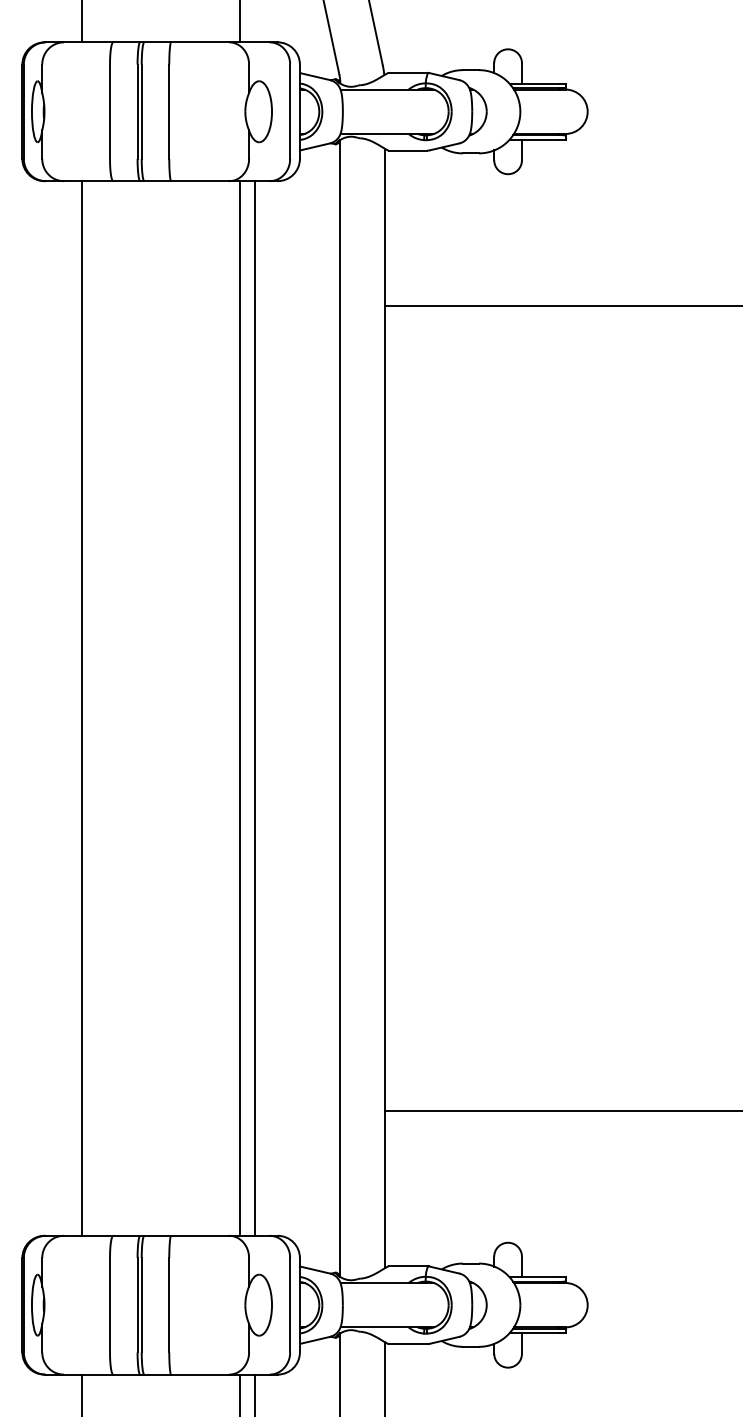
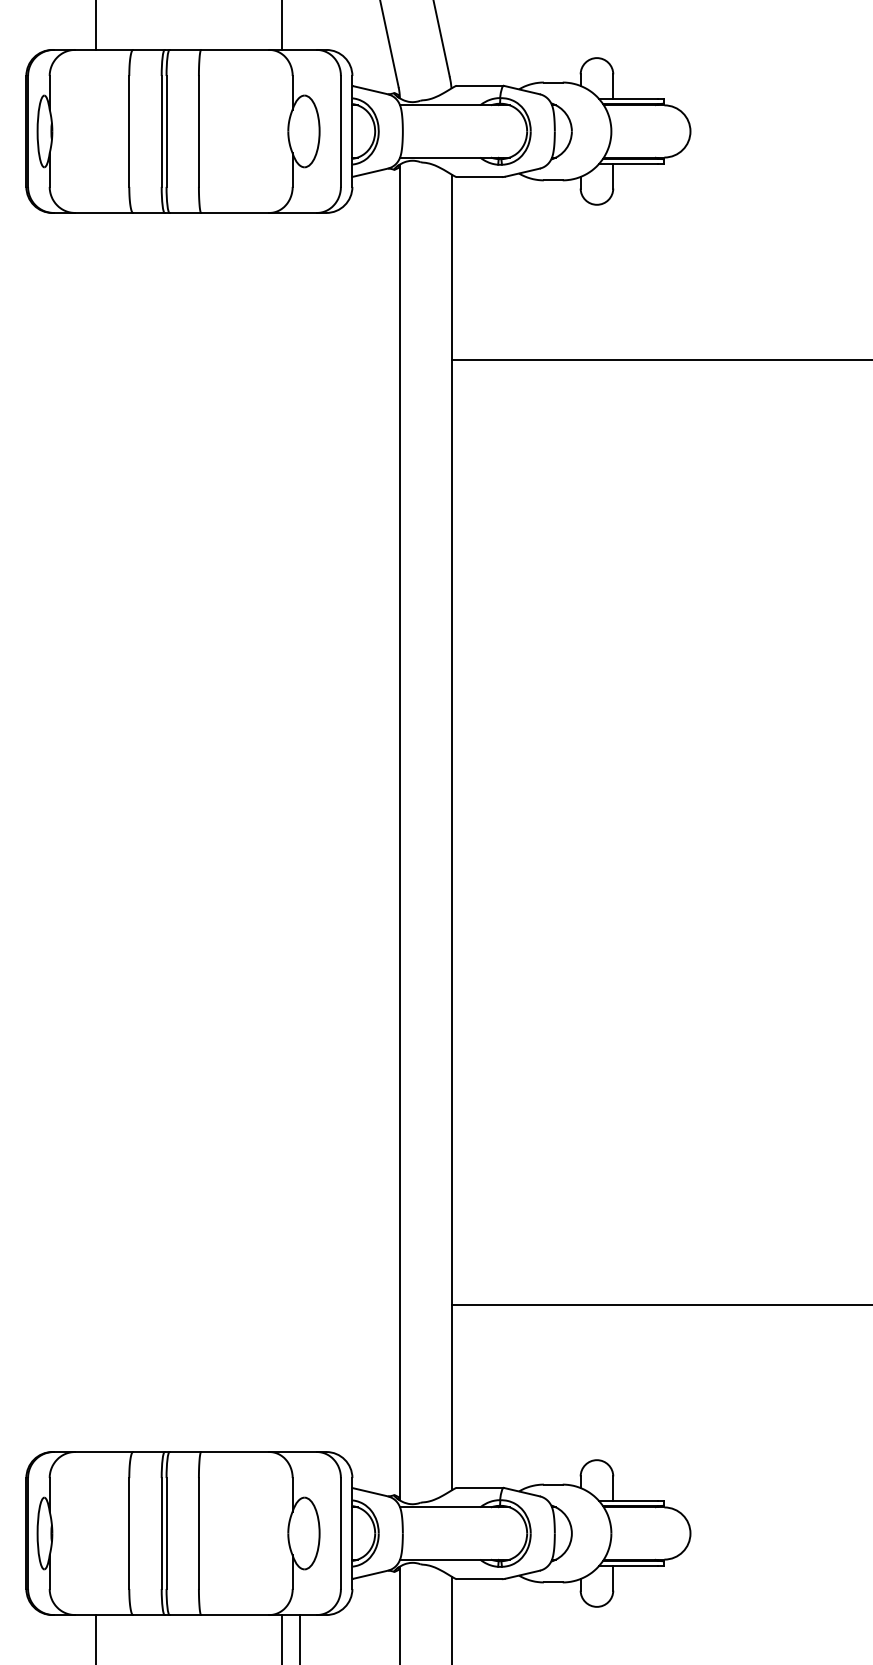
line: (82, 708) -> (96, 832), removed
line: (240, 708) -> (282, 832), removed
line: (255, 708) -> (300, 832), removed

